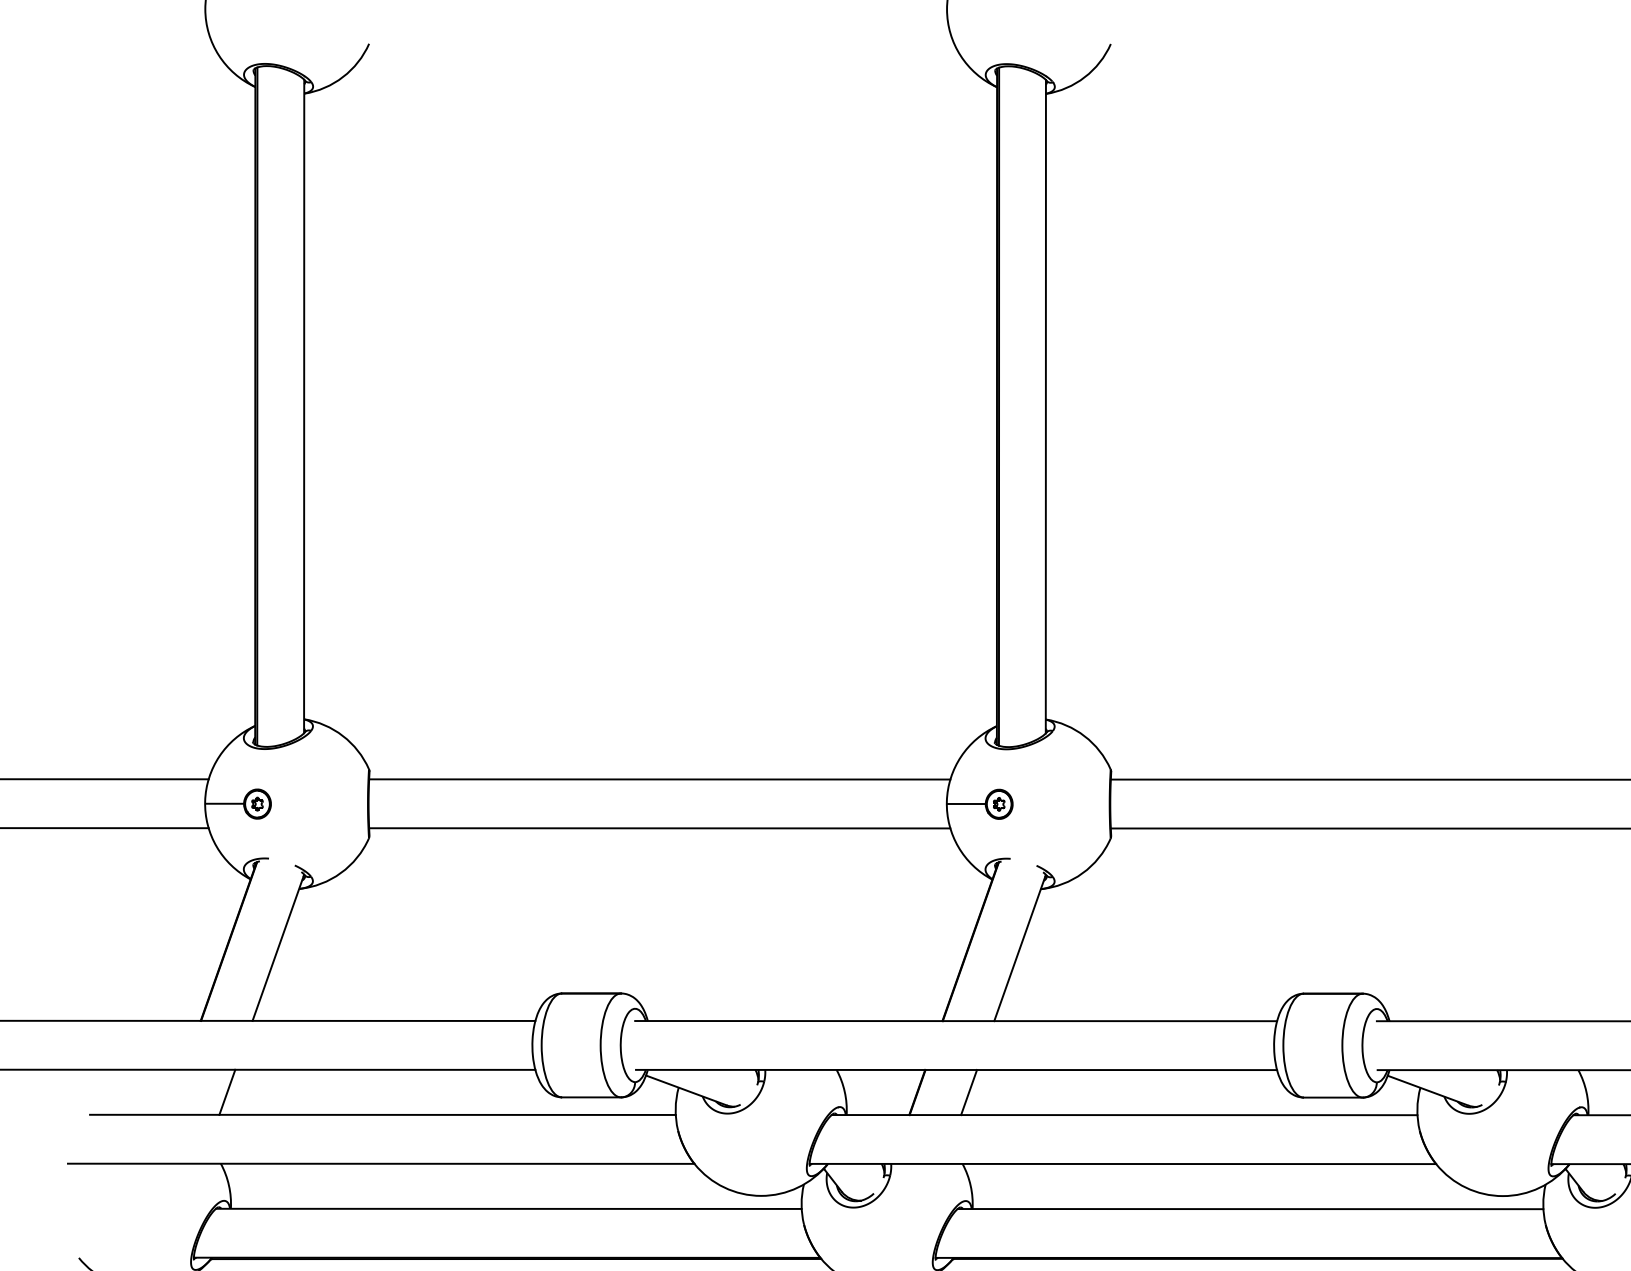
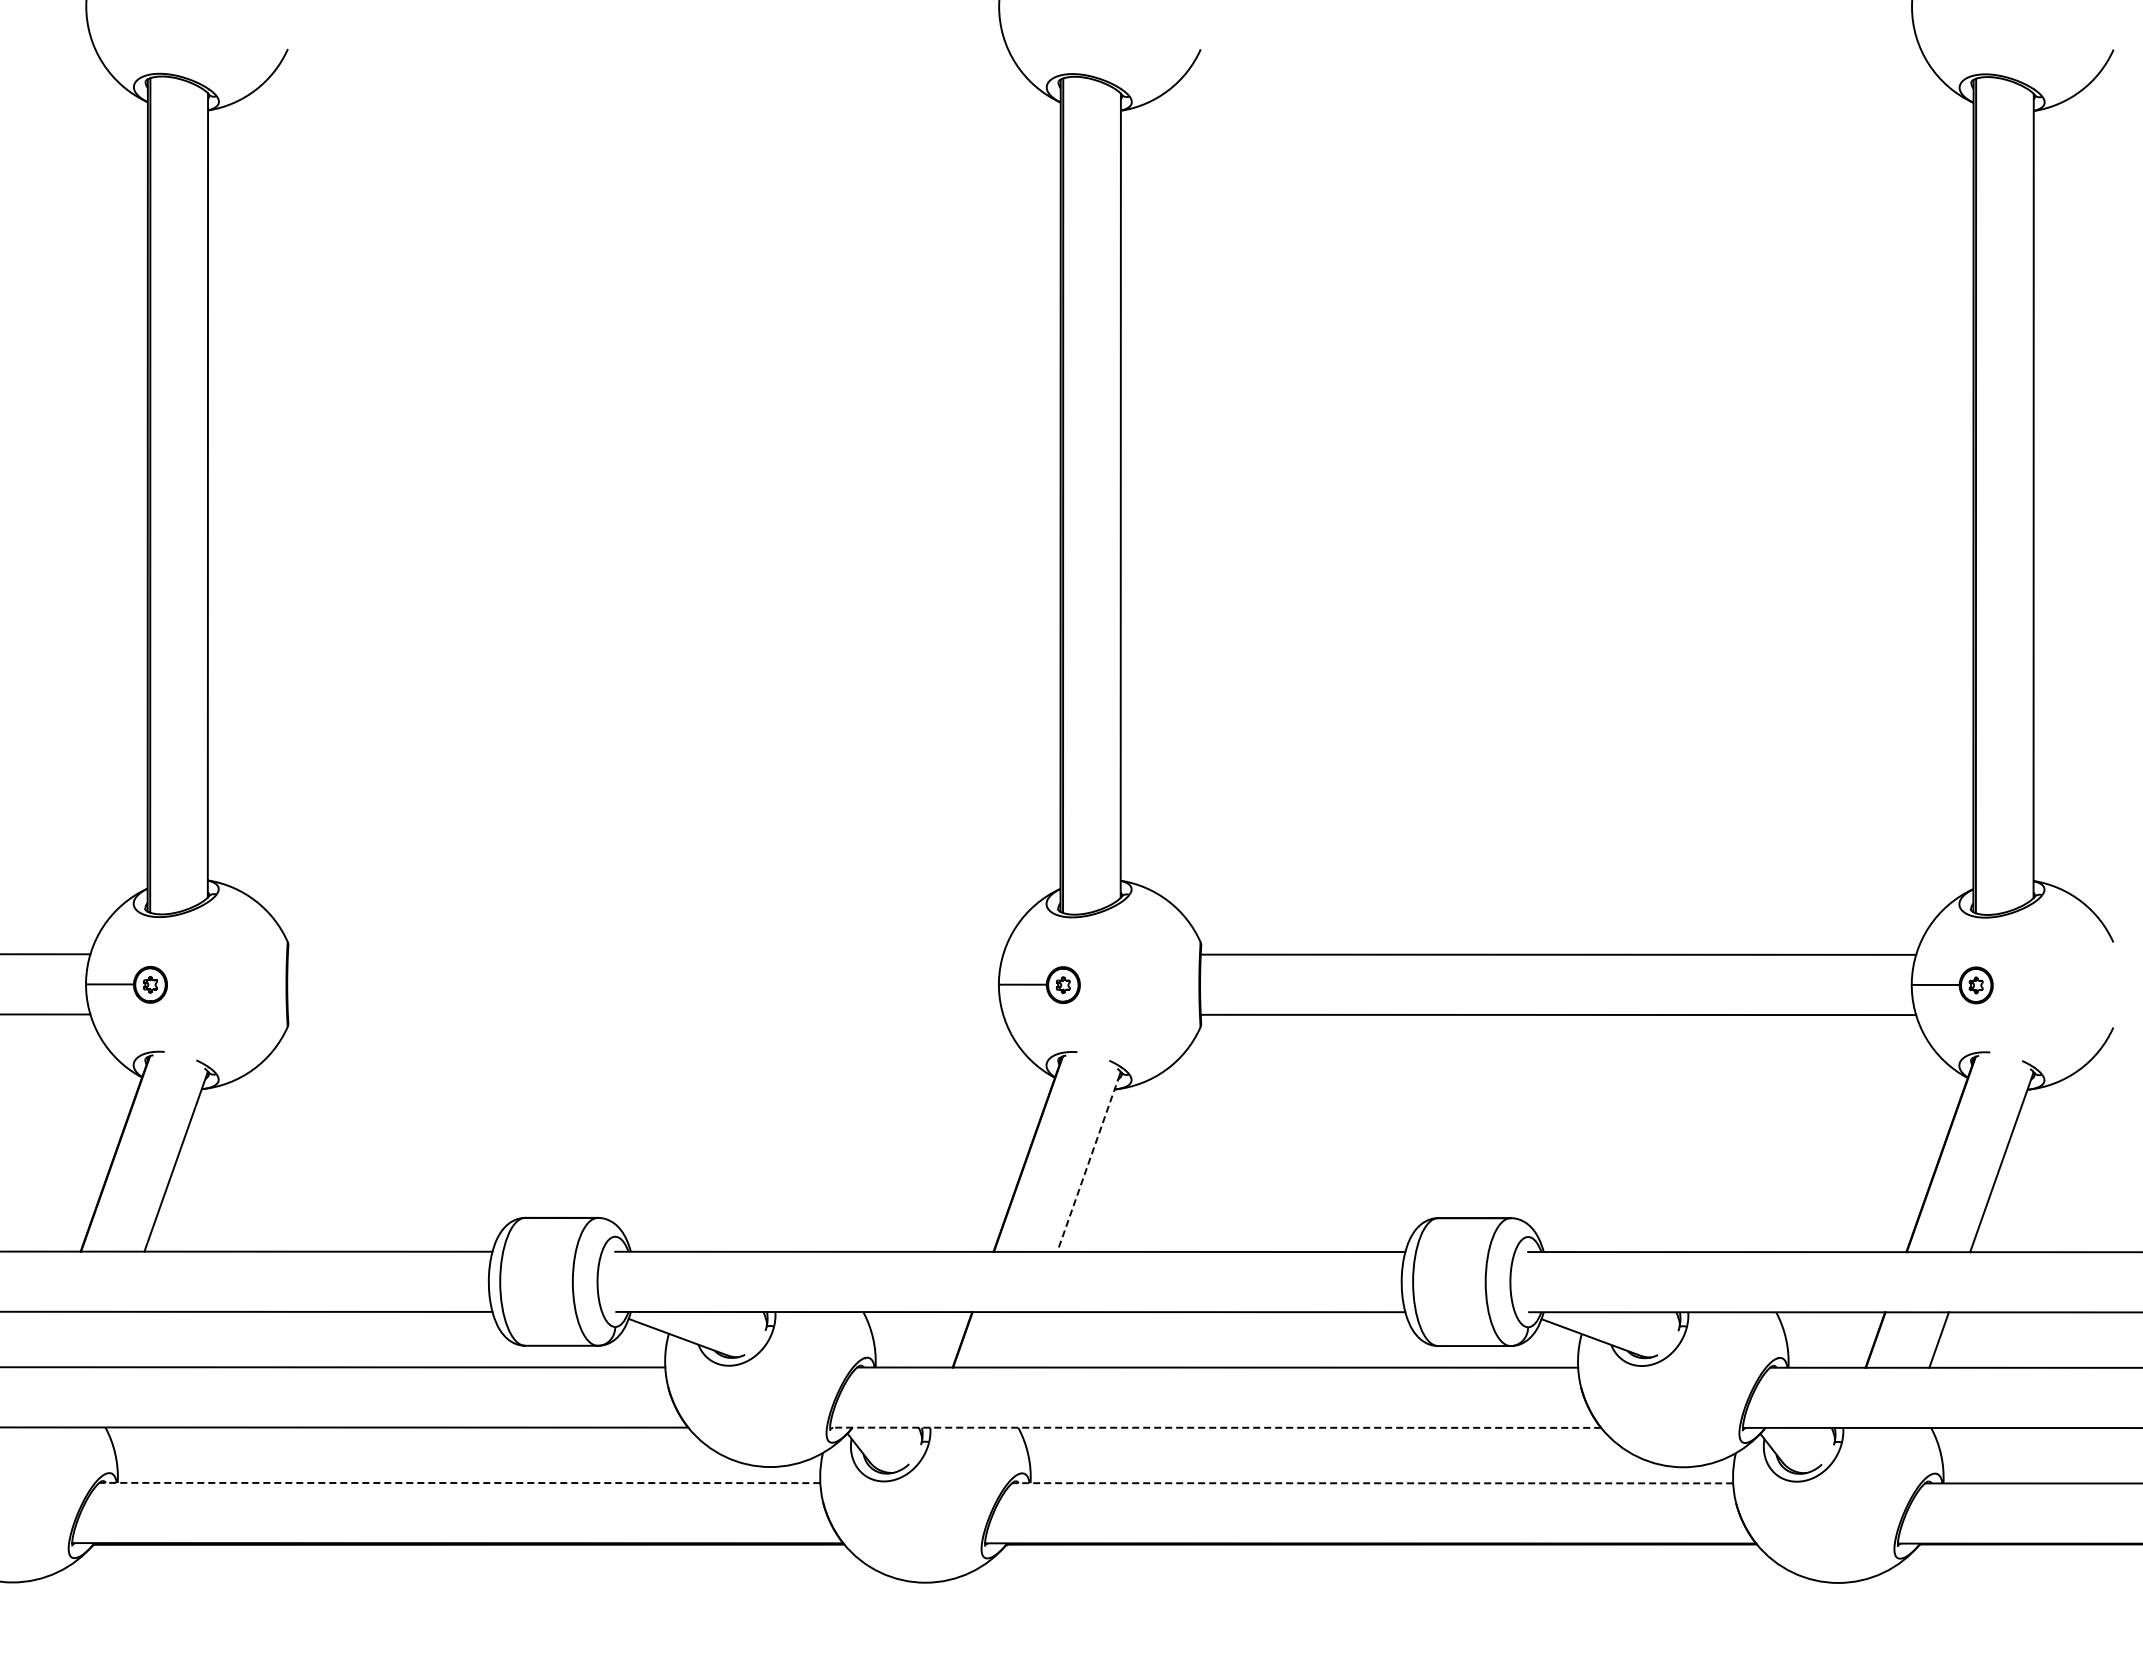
line: (659, 779) -> (645, 954), removed
line: (659, 828) -> (645, 1014), removed
line: (1019, 949) -> (1088, 1163), solid -> dashed
line: (227, 1092) -> (113, 1339), removed
line: (969, 1092) -> (1026, 1339), removed
line: (1122, 1163) -> (1215, 1427), solid -> dashed
line: (508, 1209) -> (459, 1483), solid -> dashed
line: (1250, 1209) -> (1372, 1483), solid -> dashed

